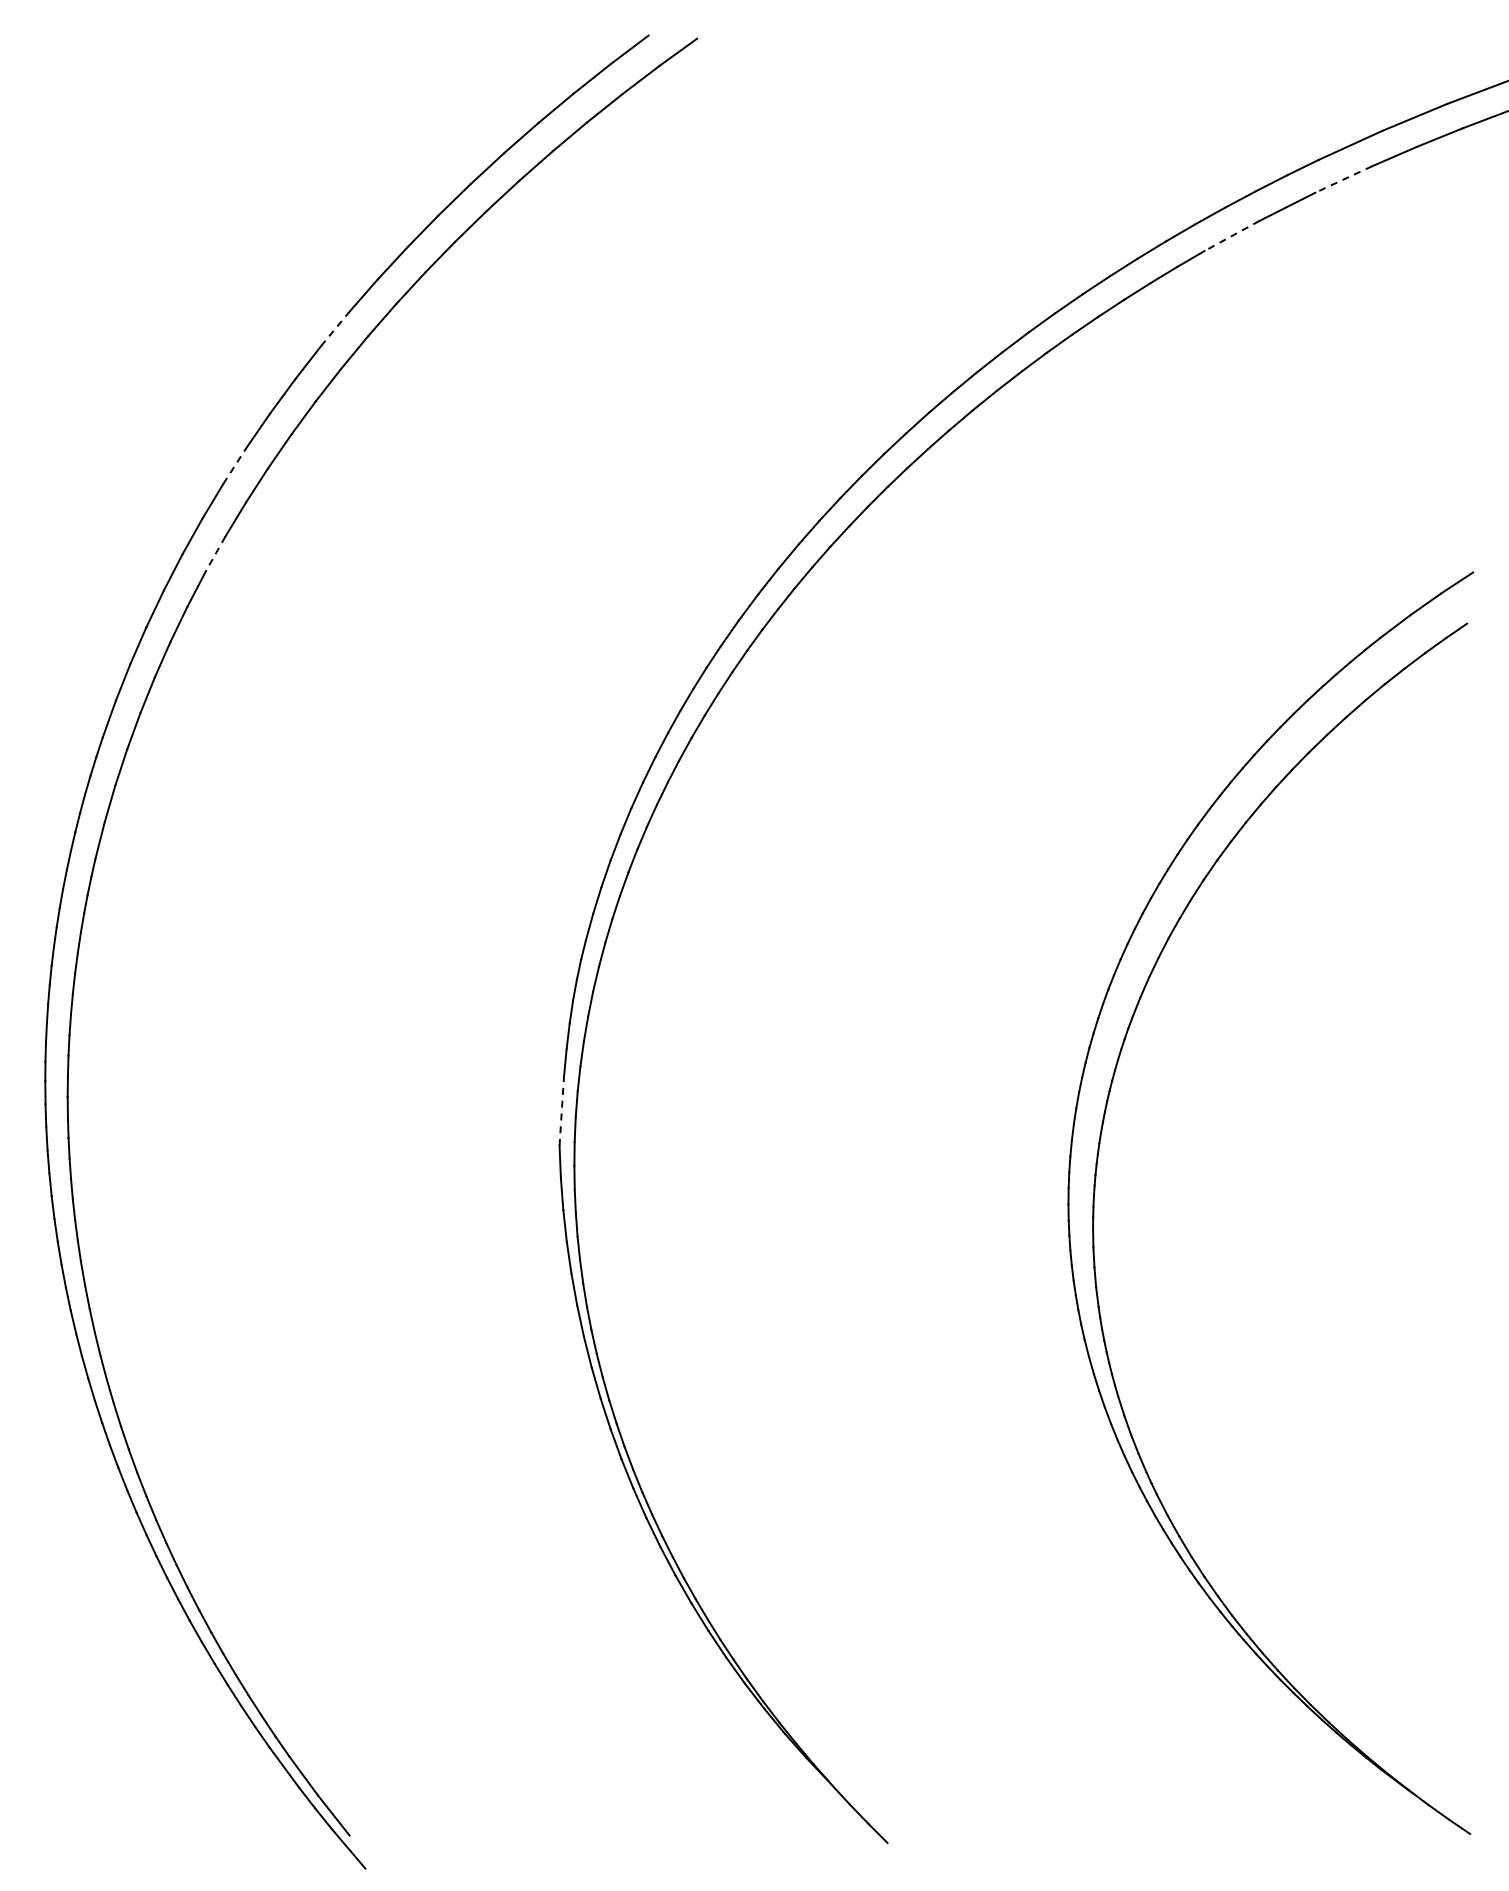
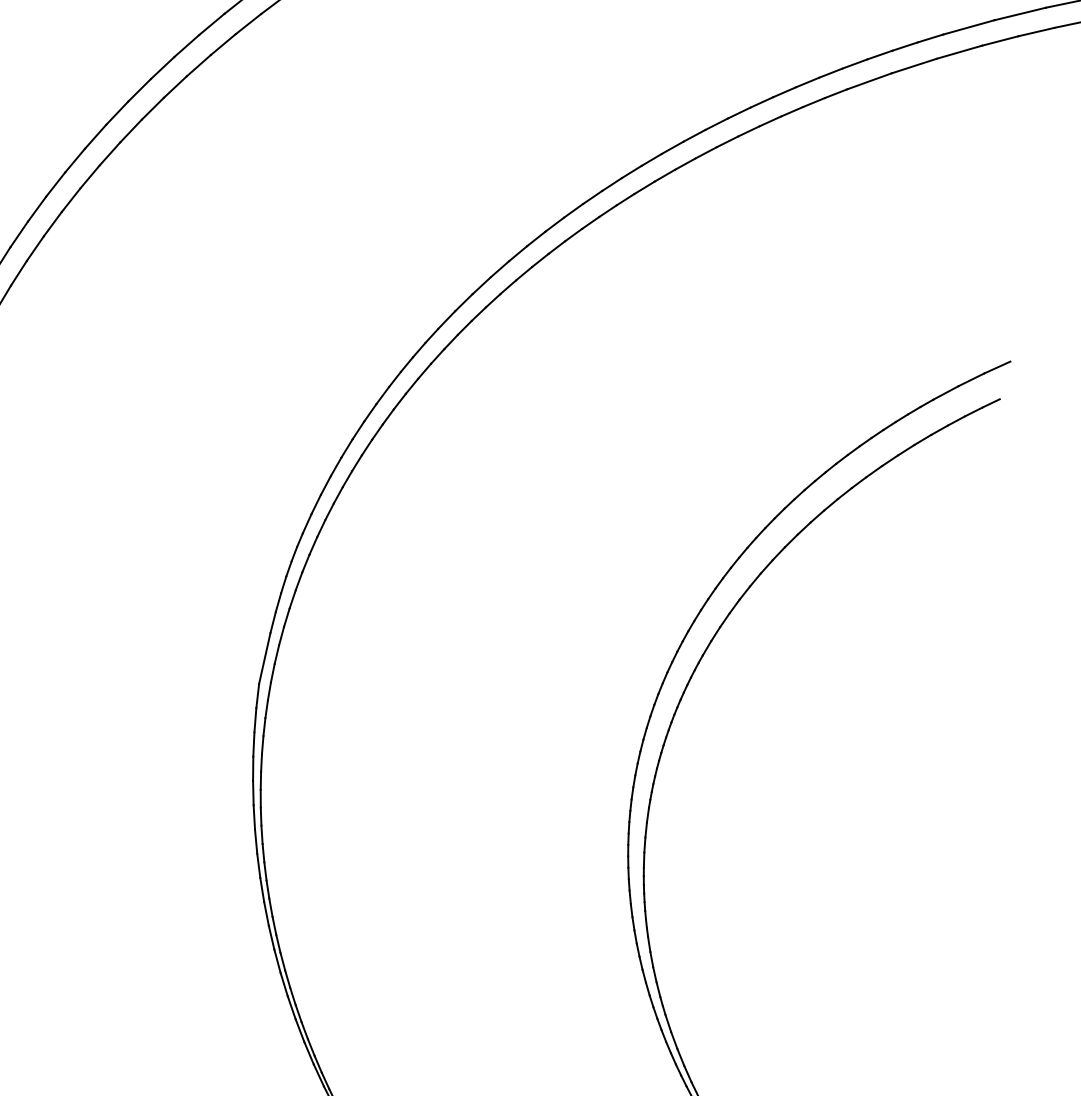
line: (1343, 179) -> (959, 52), dashed -> solid
line: (1231, 236) -> (868, 81), dashed -> solid
line: (335, 329) -> (187, 46), dashed -> solid
line: (235, 465) -> (96, 136), dashed -> solid
line: (215, 554) -> (70, 200), dashed -> solid
line: (561, 1111) -> (264, 658), dashed -> solid

